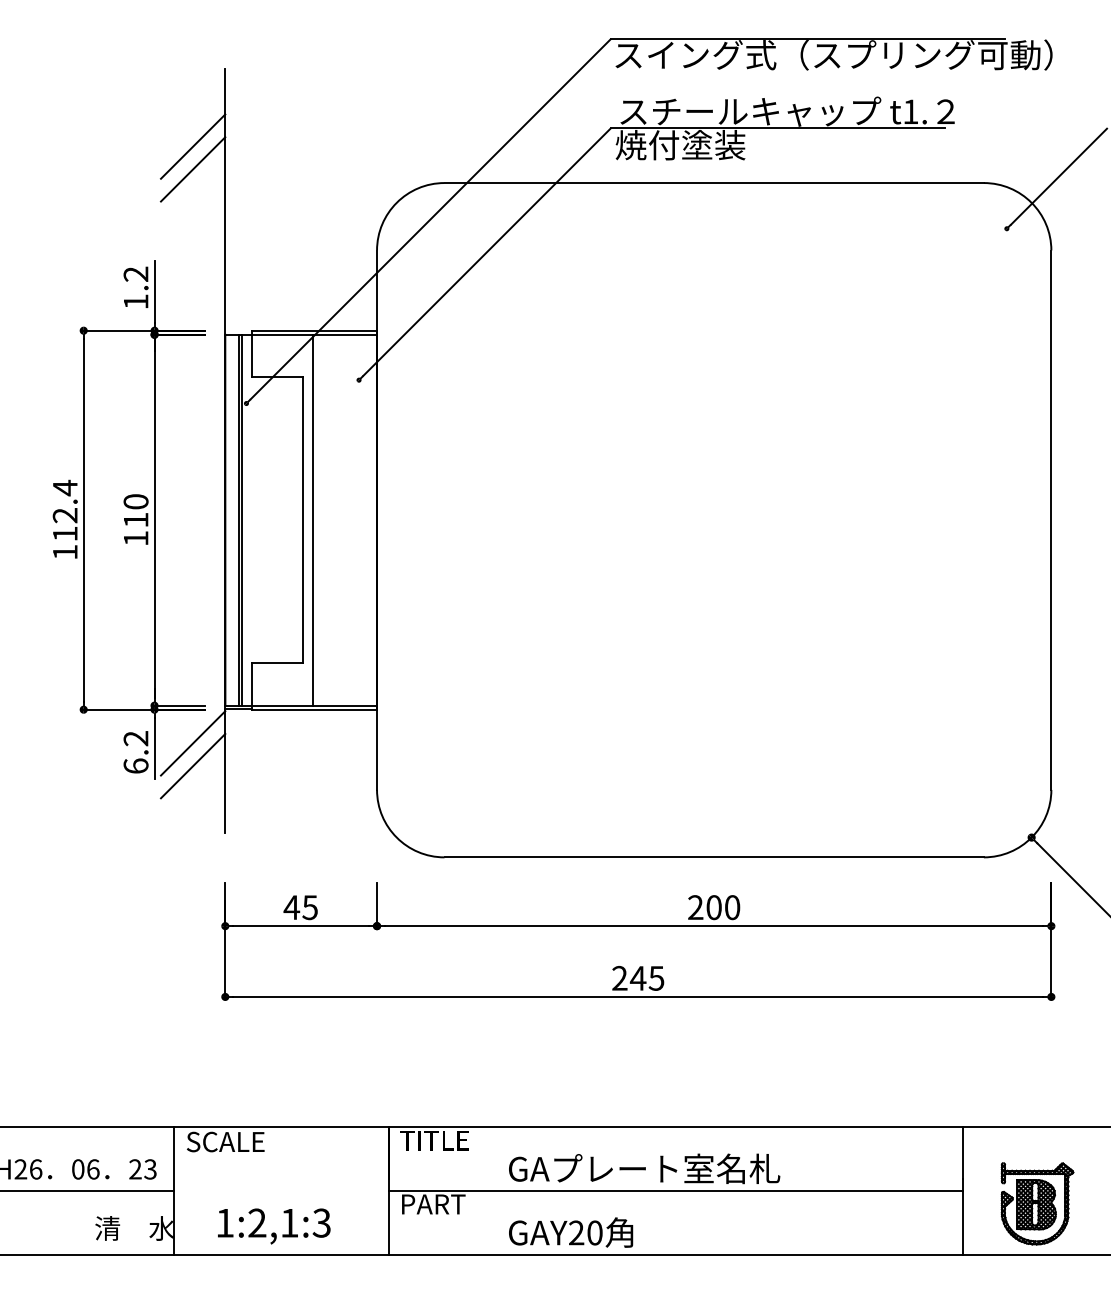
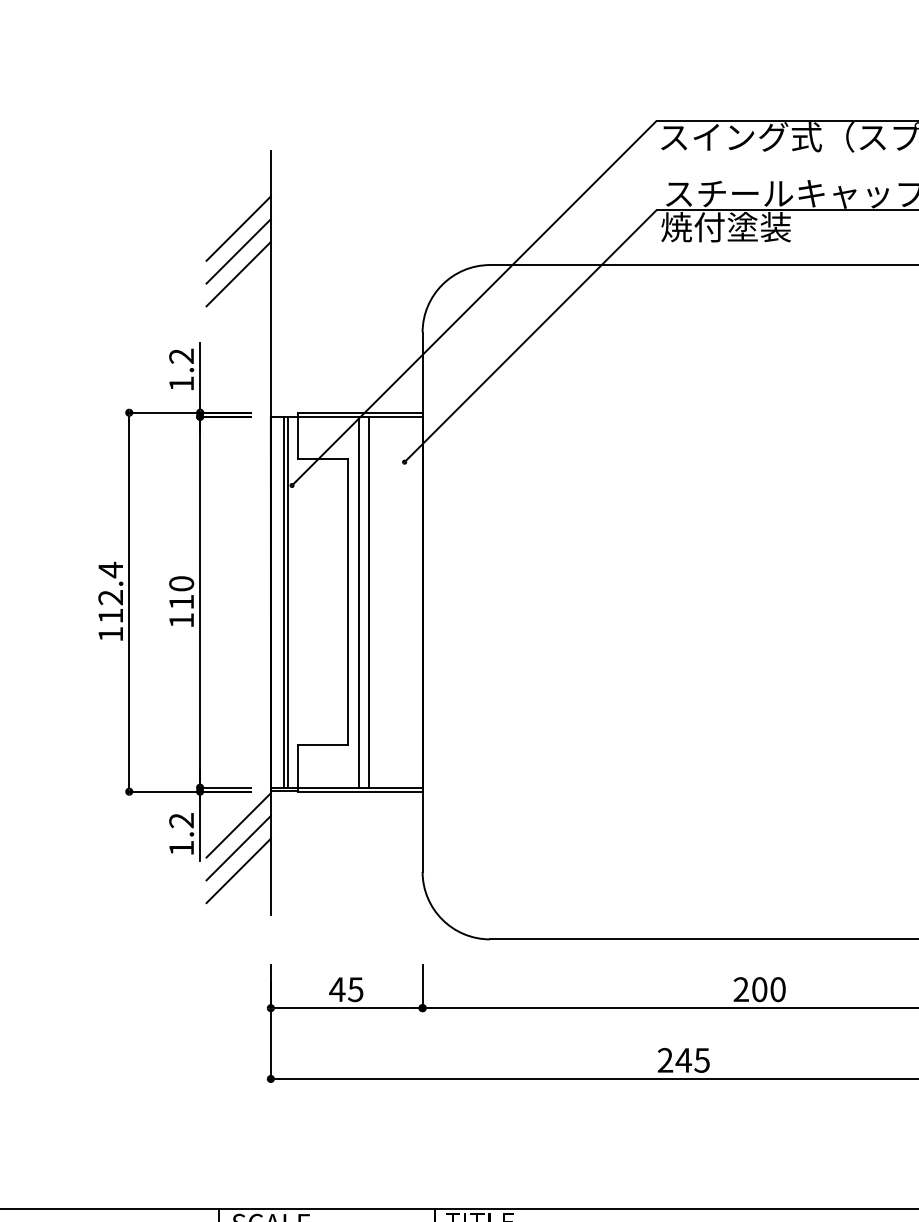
line: (192, 191) -> (238, 273), added
line: (323, 519) -> (369, 601), added
text: (135, 765) -> (181, 847), 6.2 -> 1.2
line: (192, 788) -> (238, 870), added

